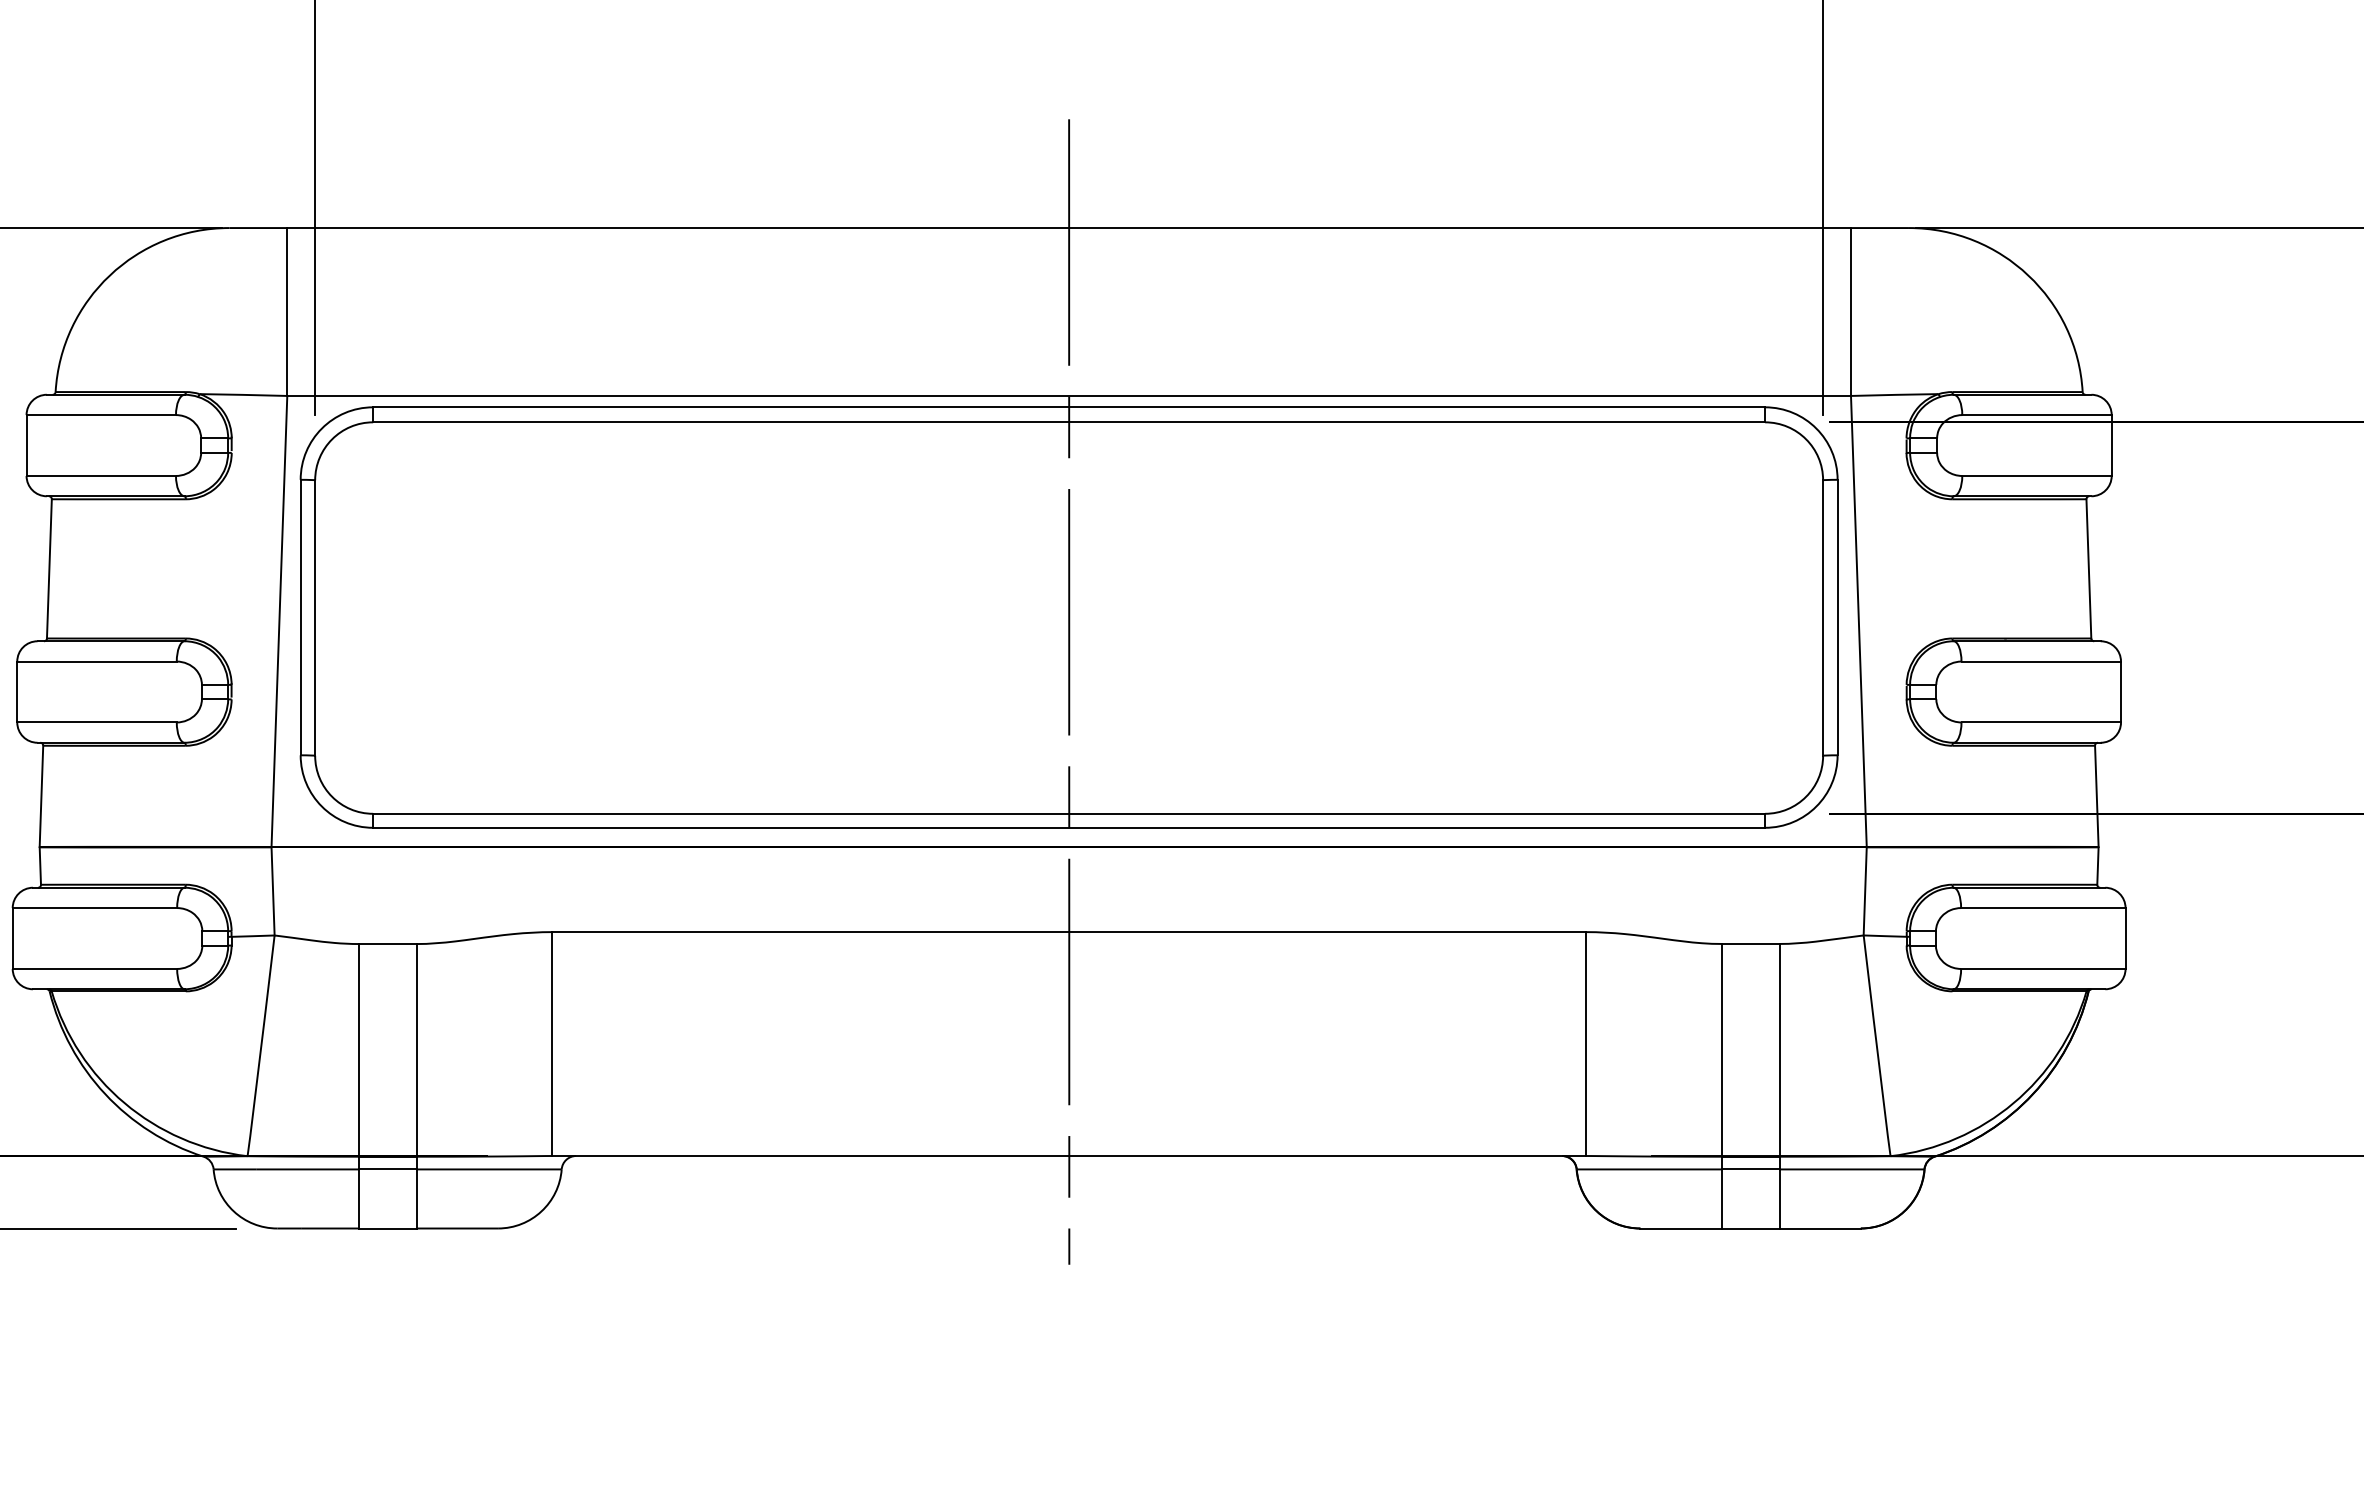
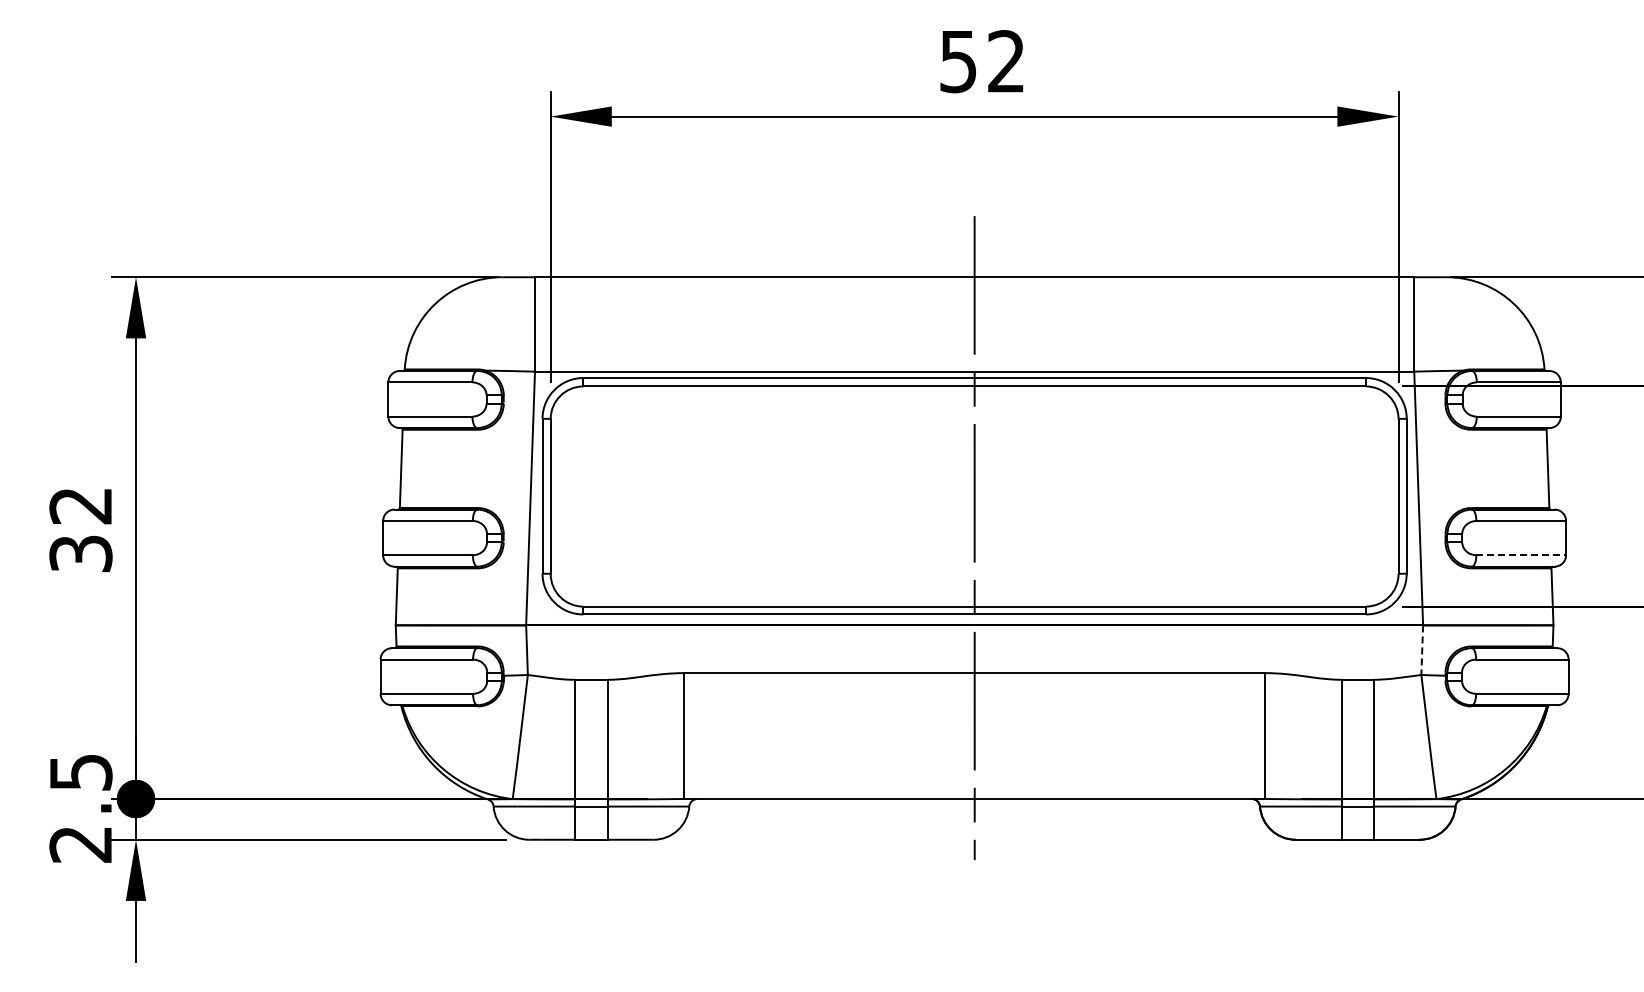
line: (2041, 722) -> (1521, 555), solid -> dashed
line: (1865, 891) -> (1422, 650), solid -> dashed

